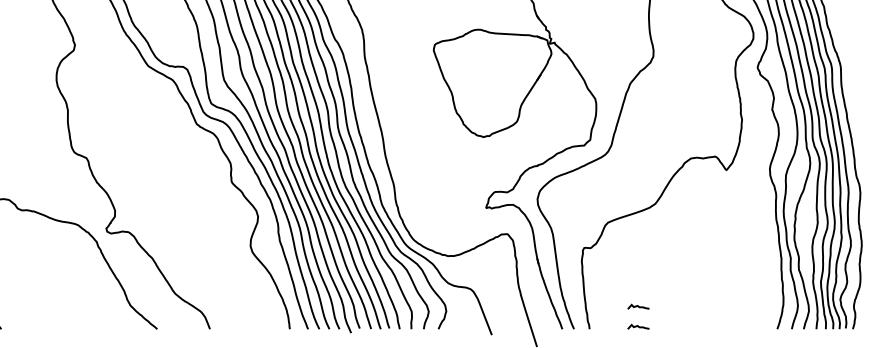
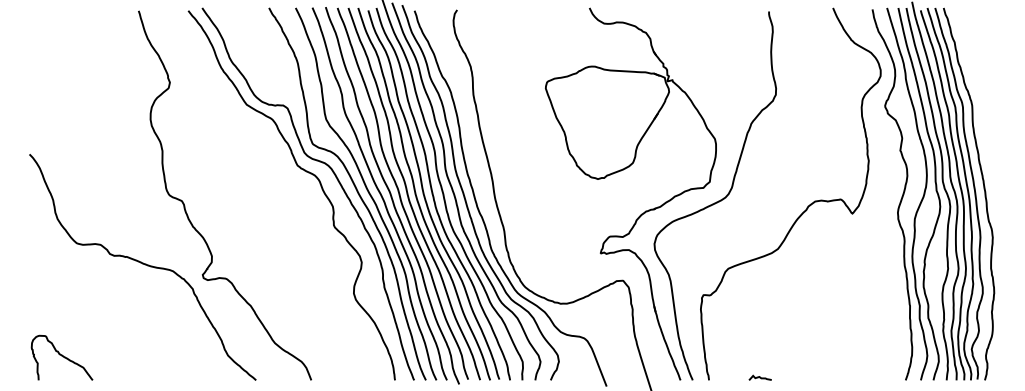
curve: (637, 306) -> (759, 356), removed

